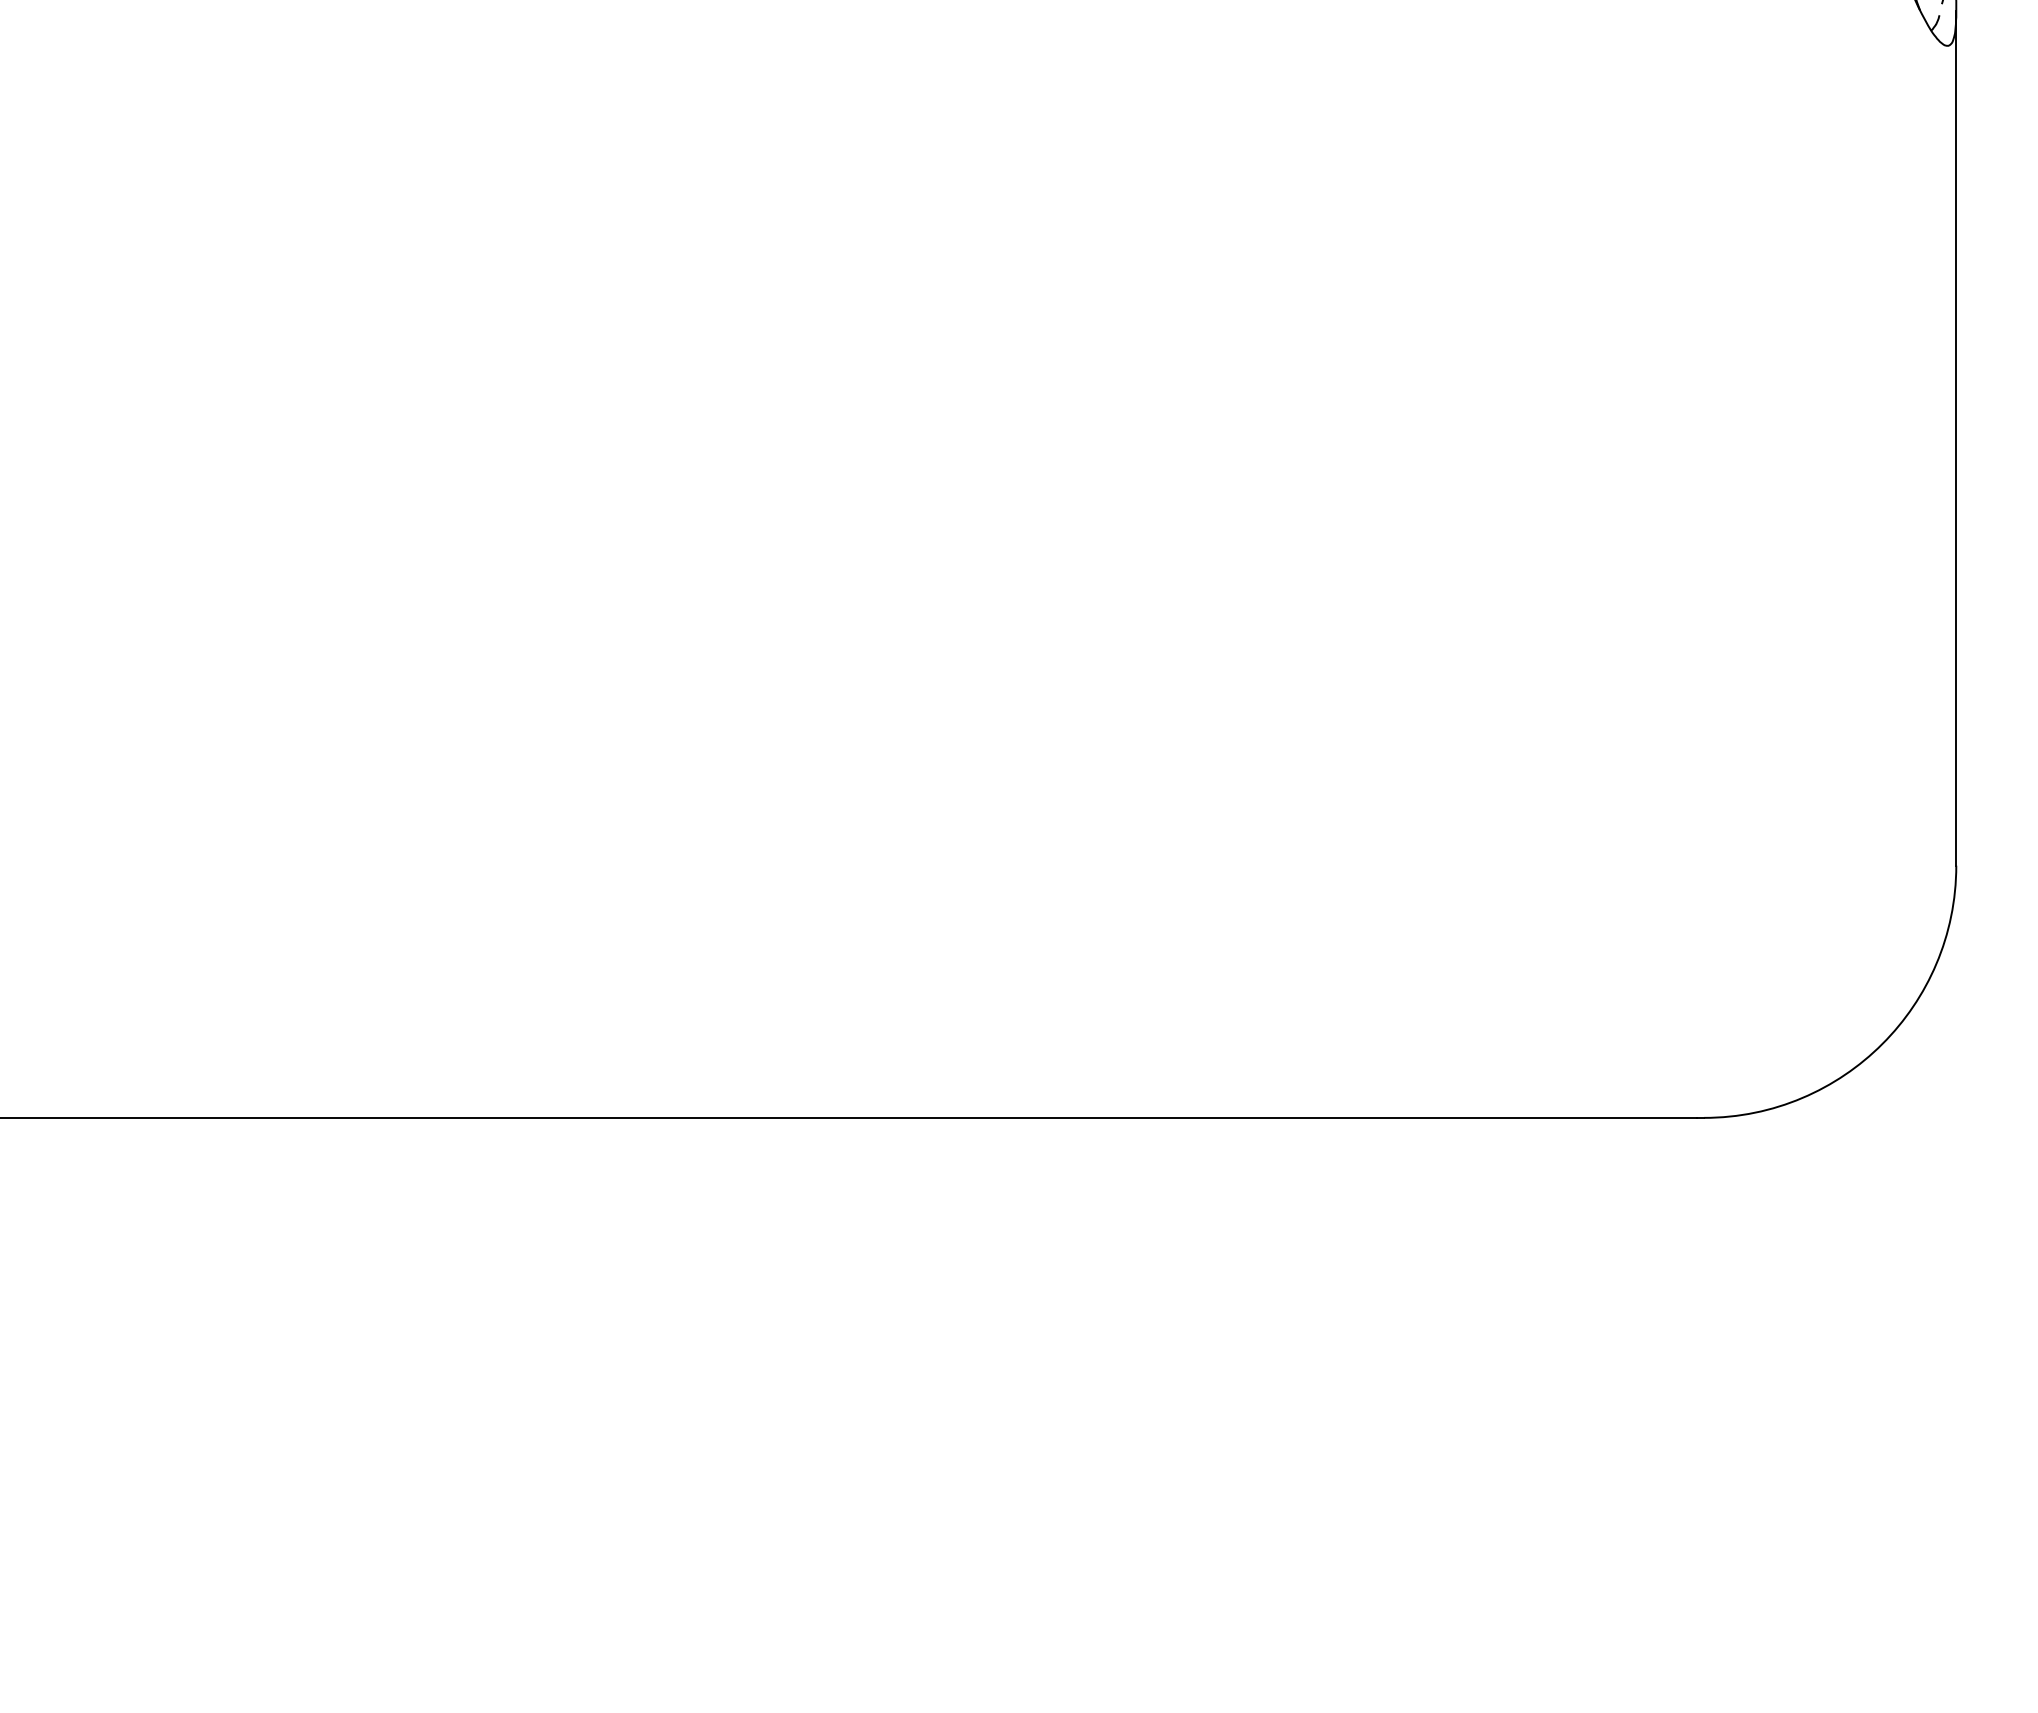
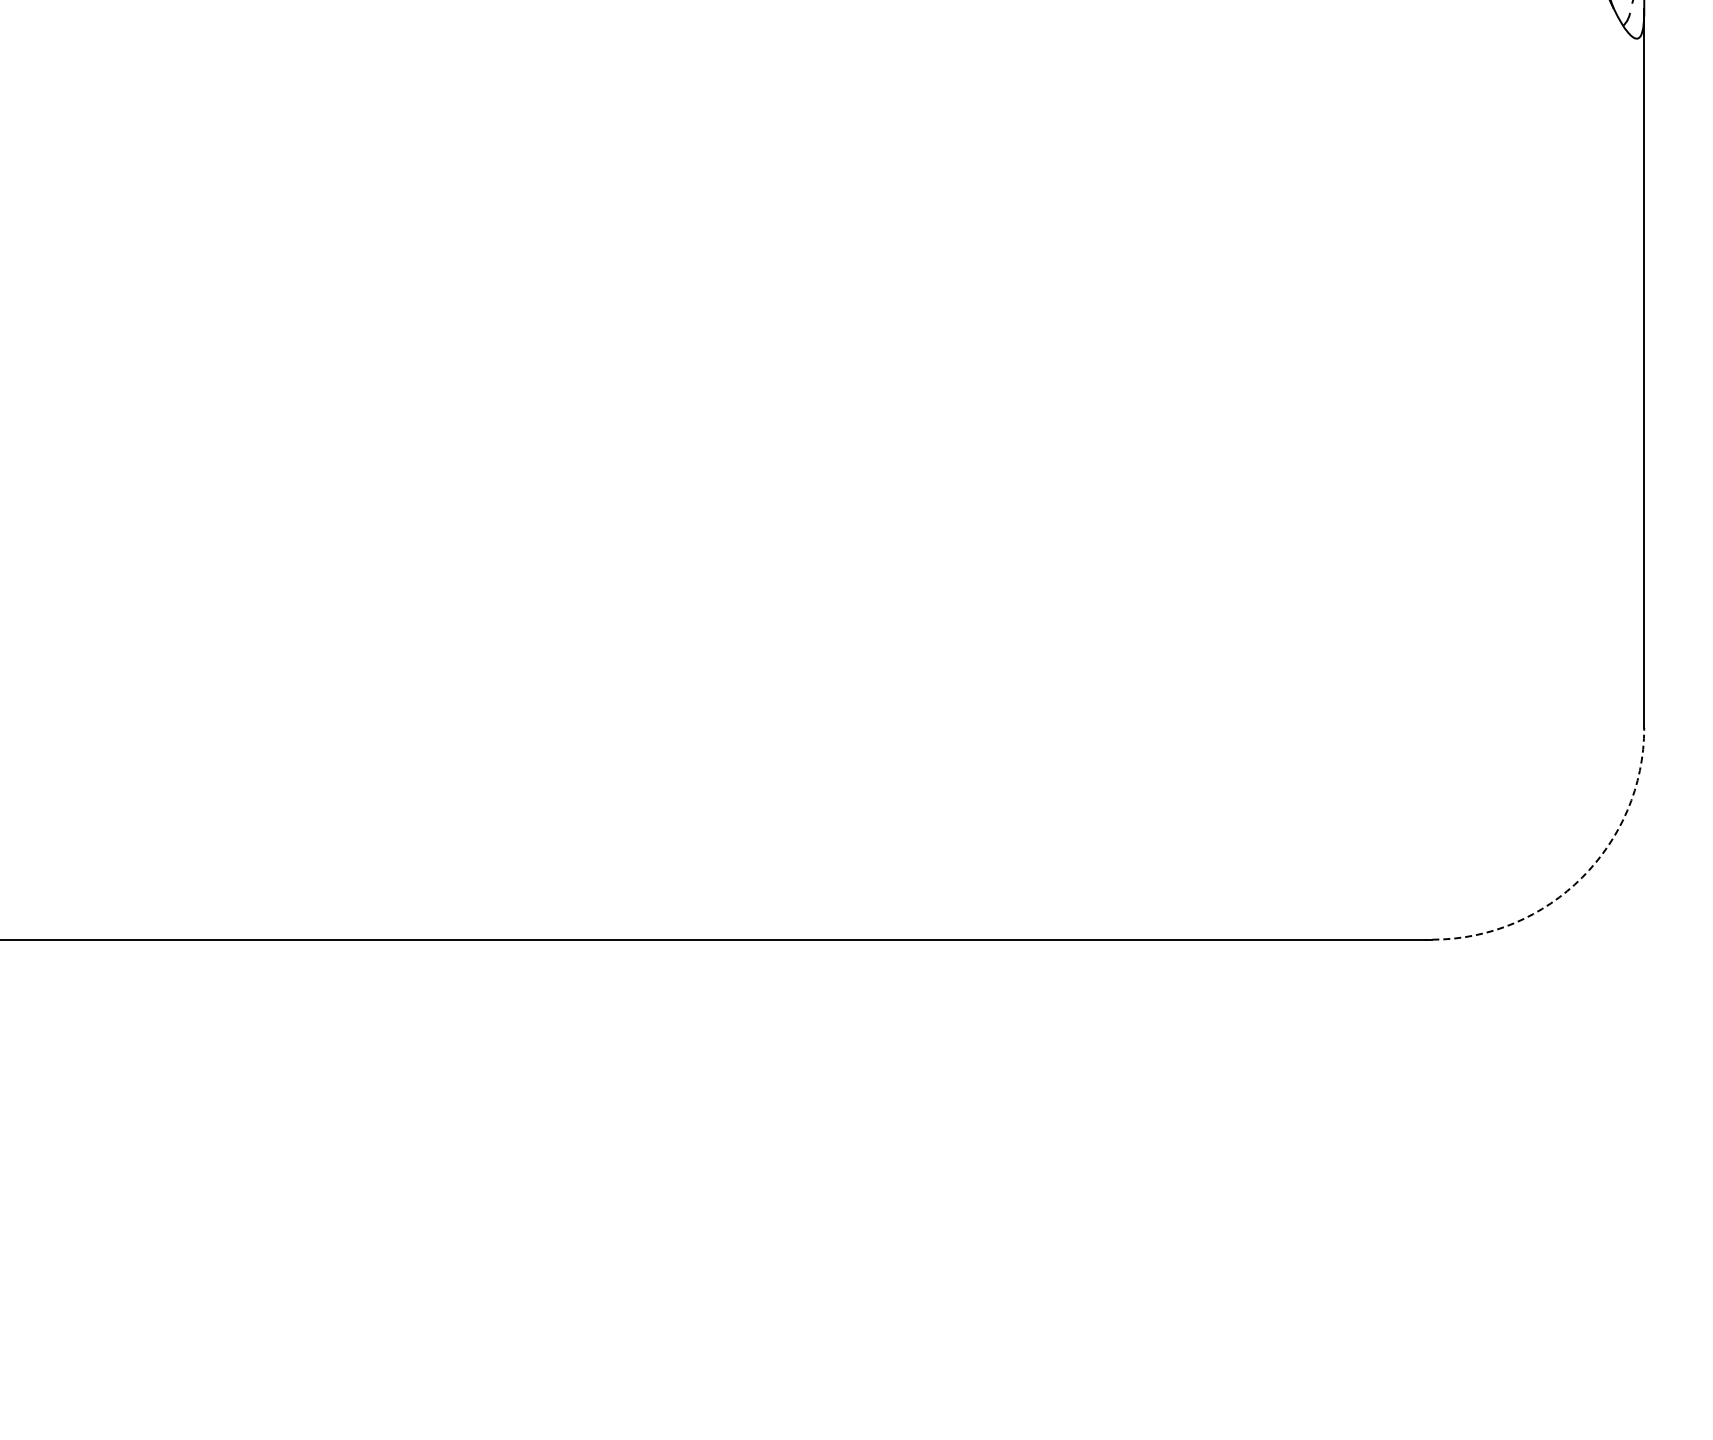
arc: (1882, 1043) -> (1582, 877), solid -> dashed

